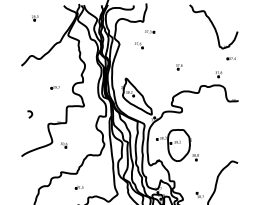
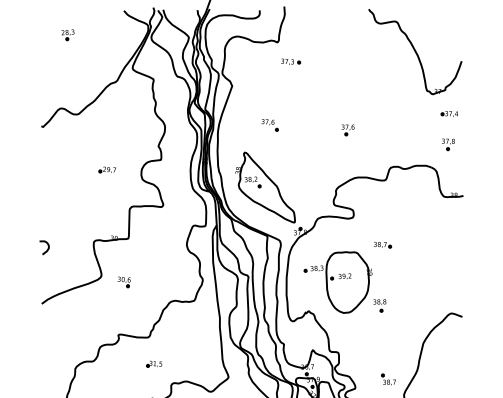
part: (138, 45) -> (268, 125), moved
part: (218, 74) -> (447, 144), moved
curve: (31, 114) -> (47, 247), moved
part: (197, 126) -> (383, 245), added

